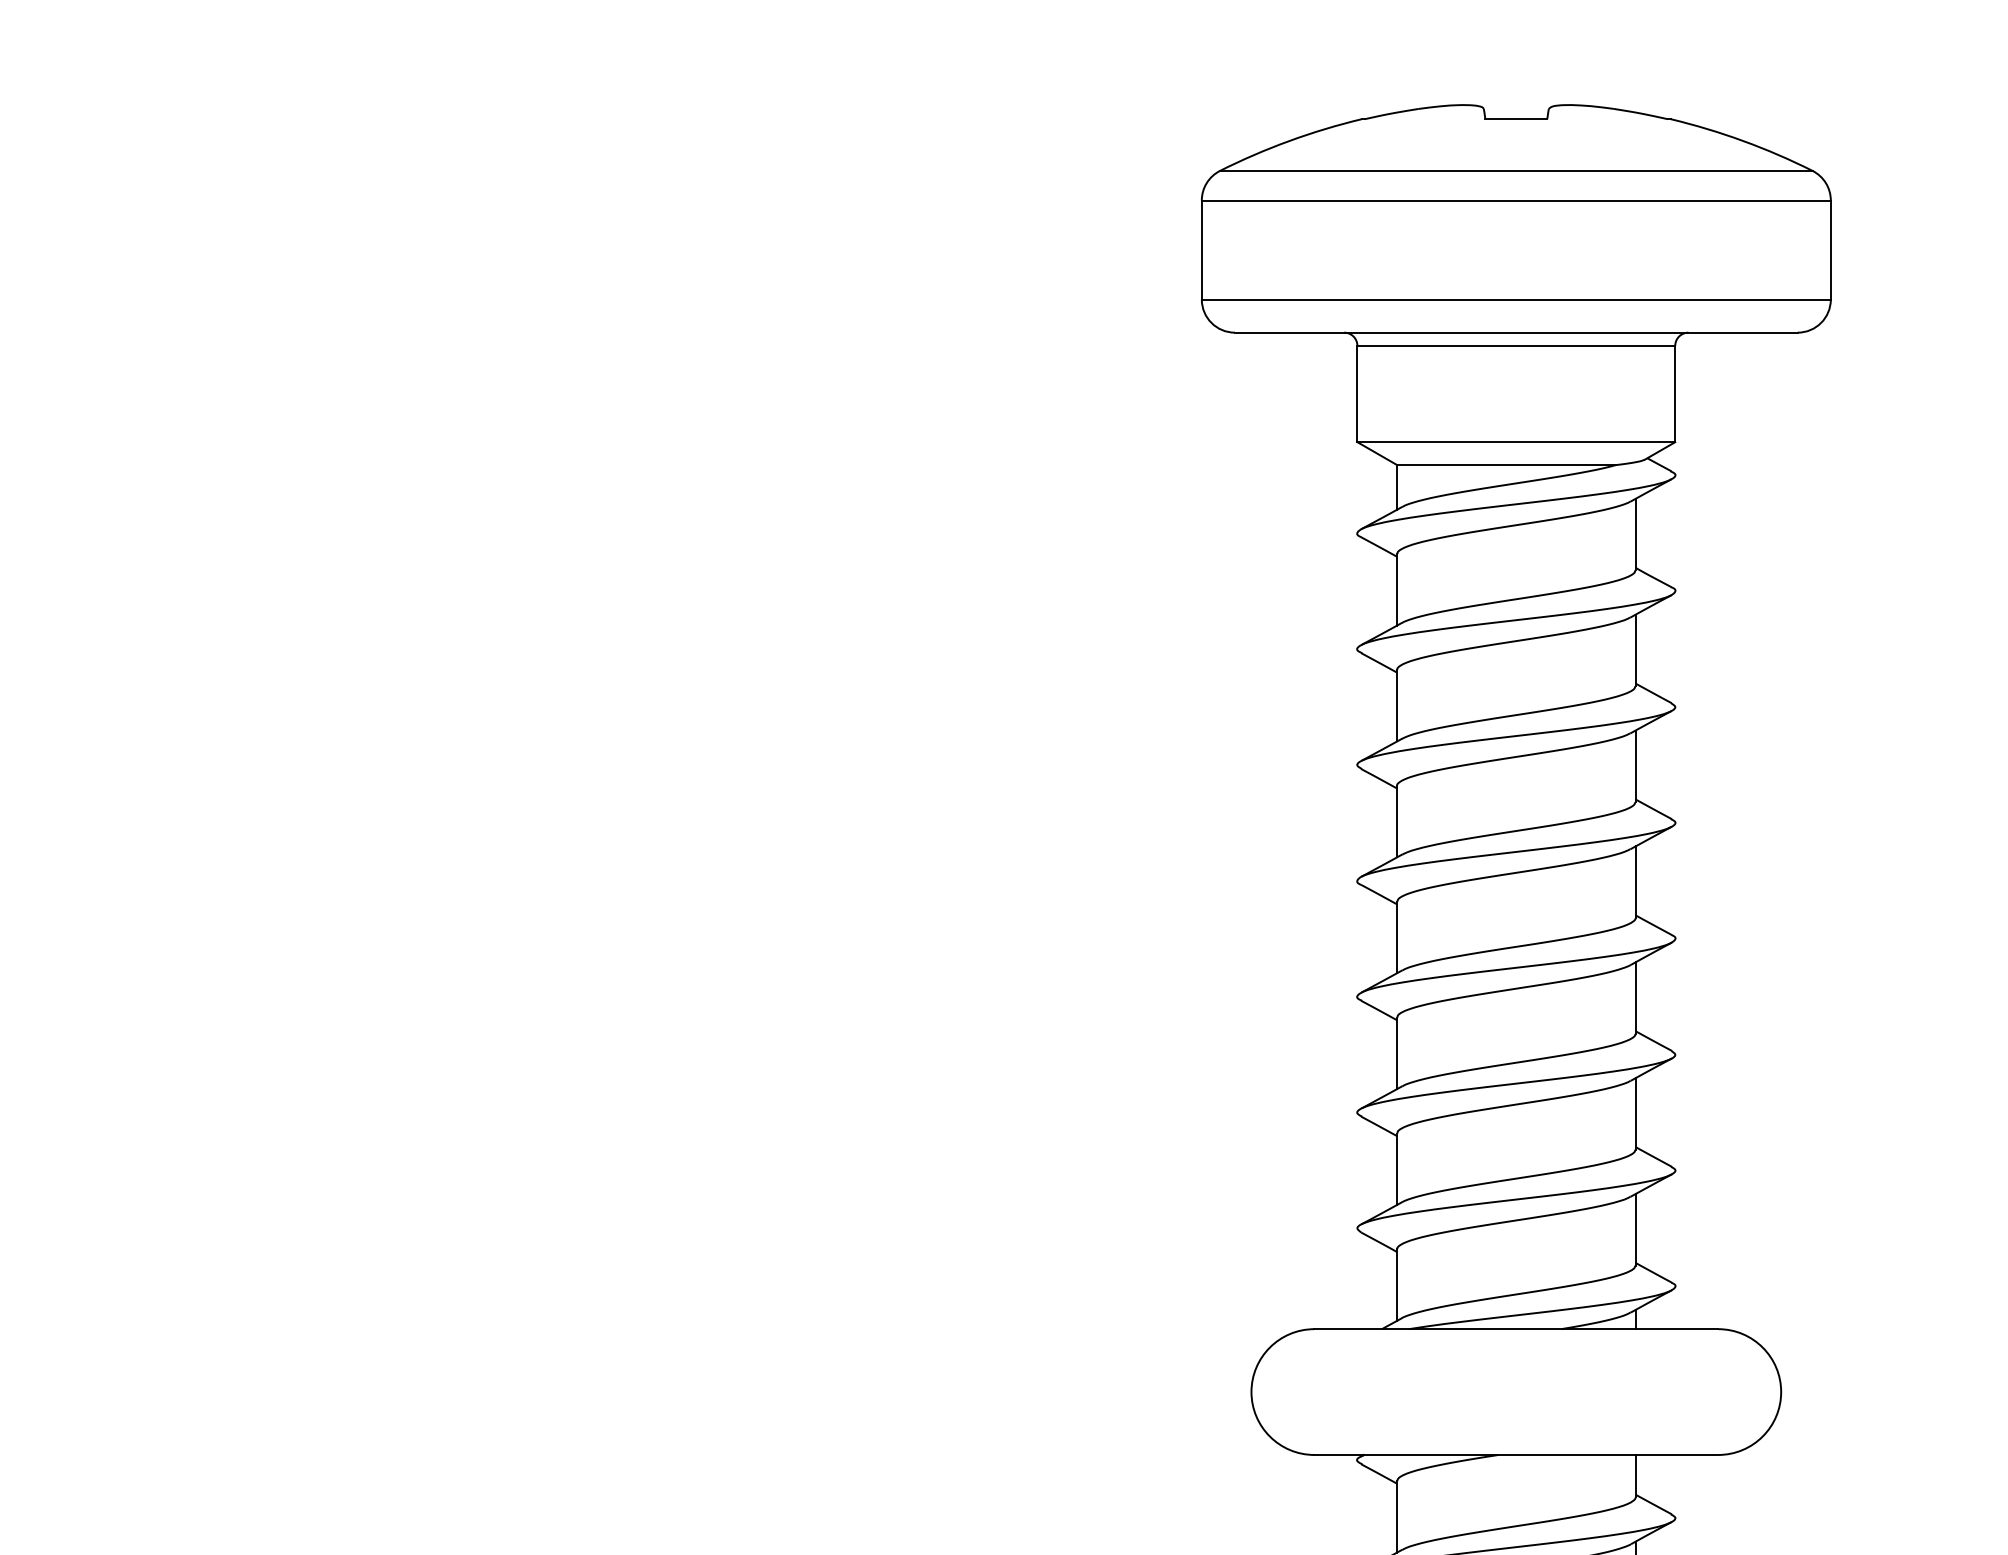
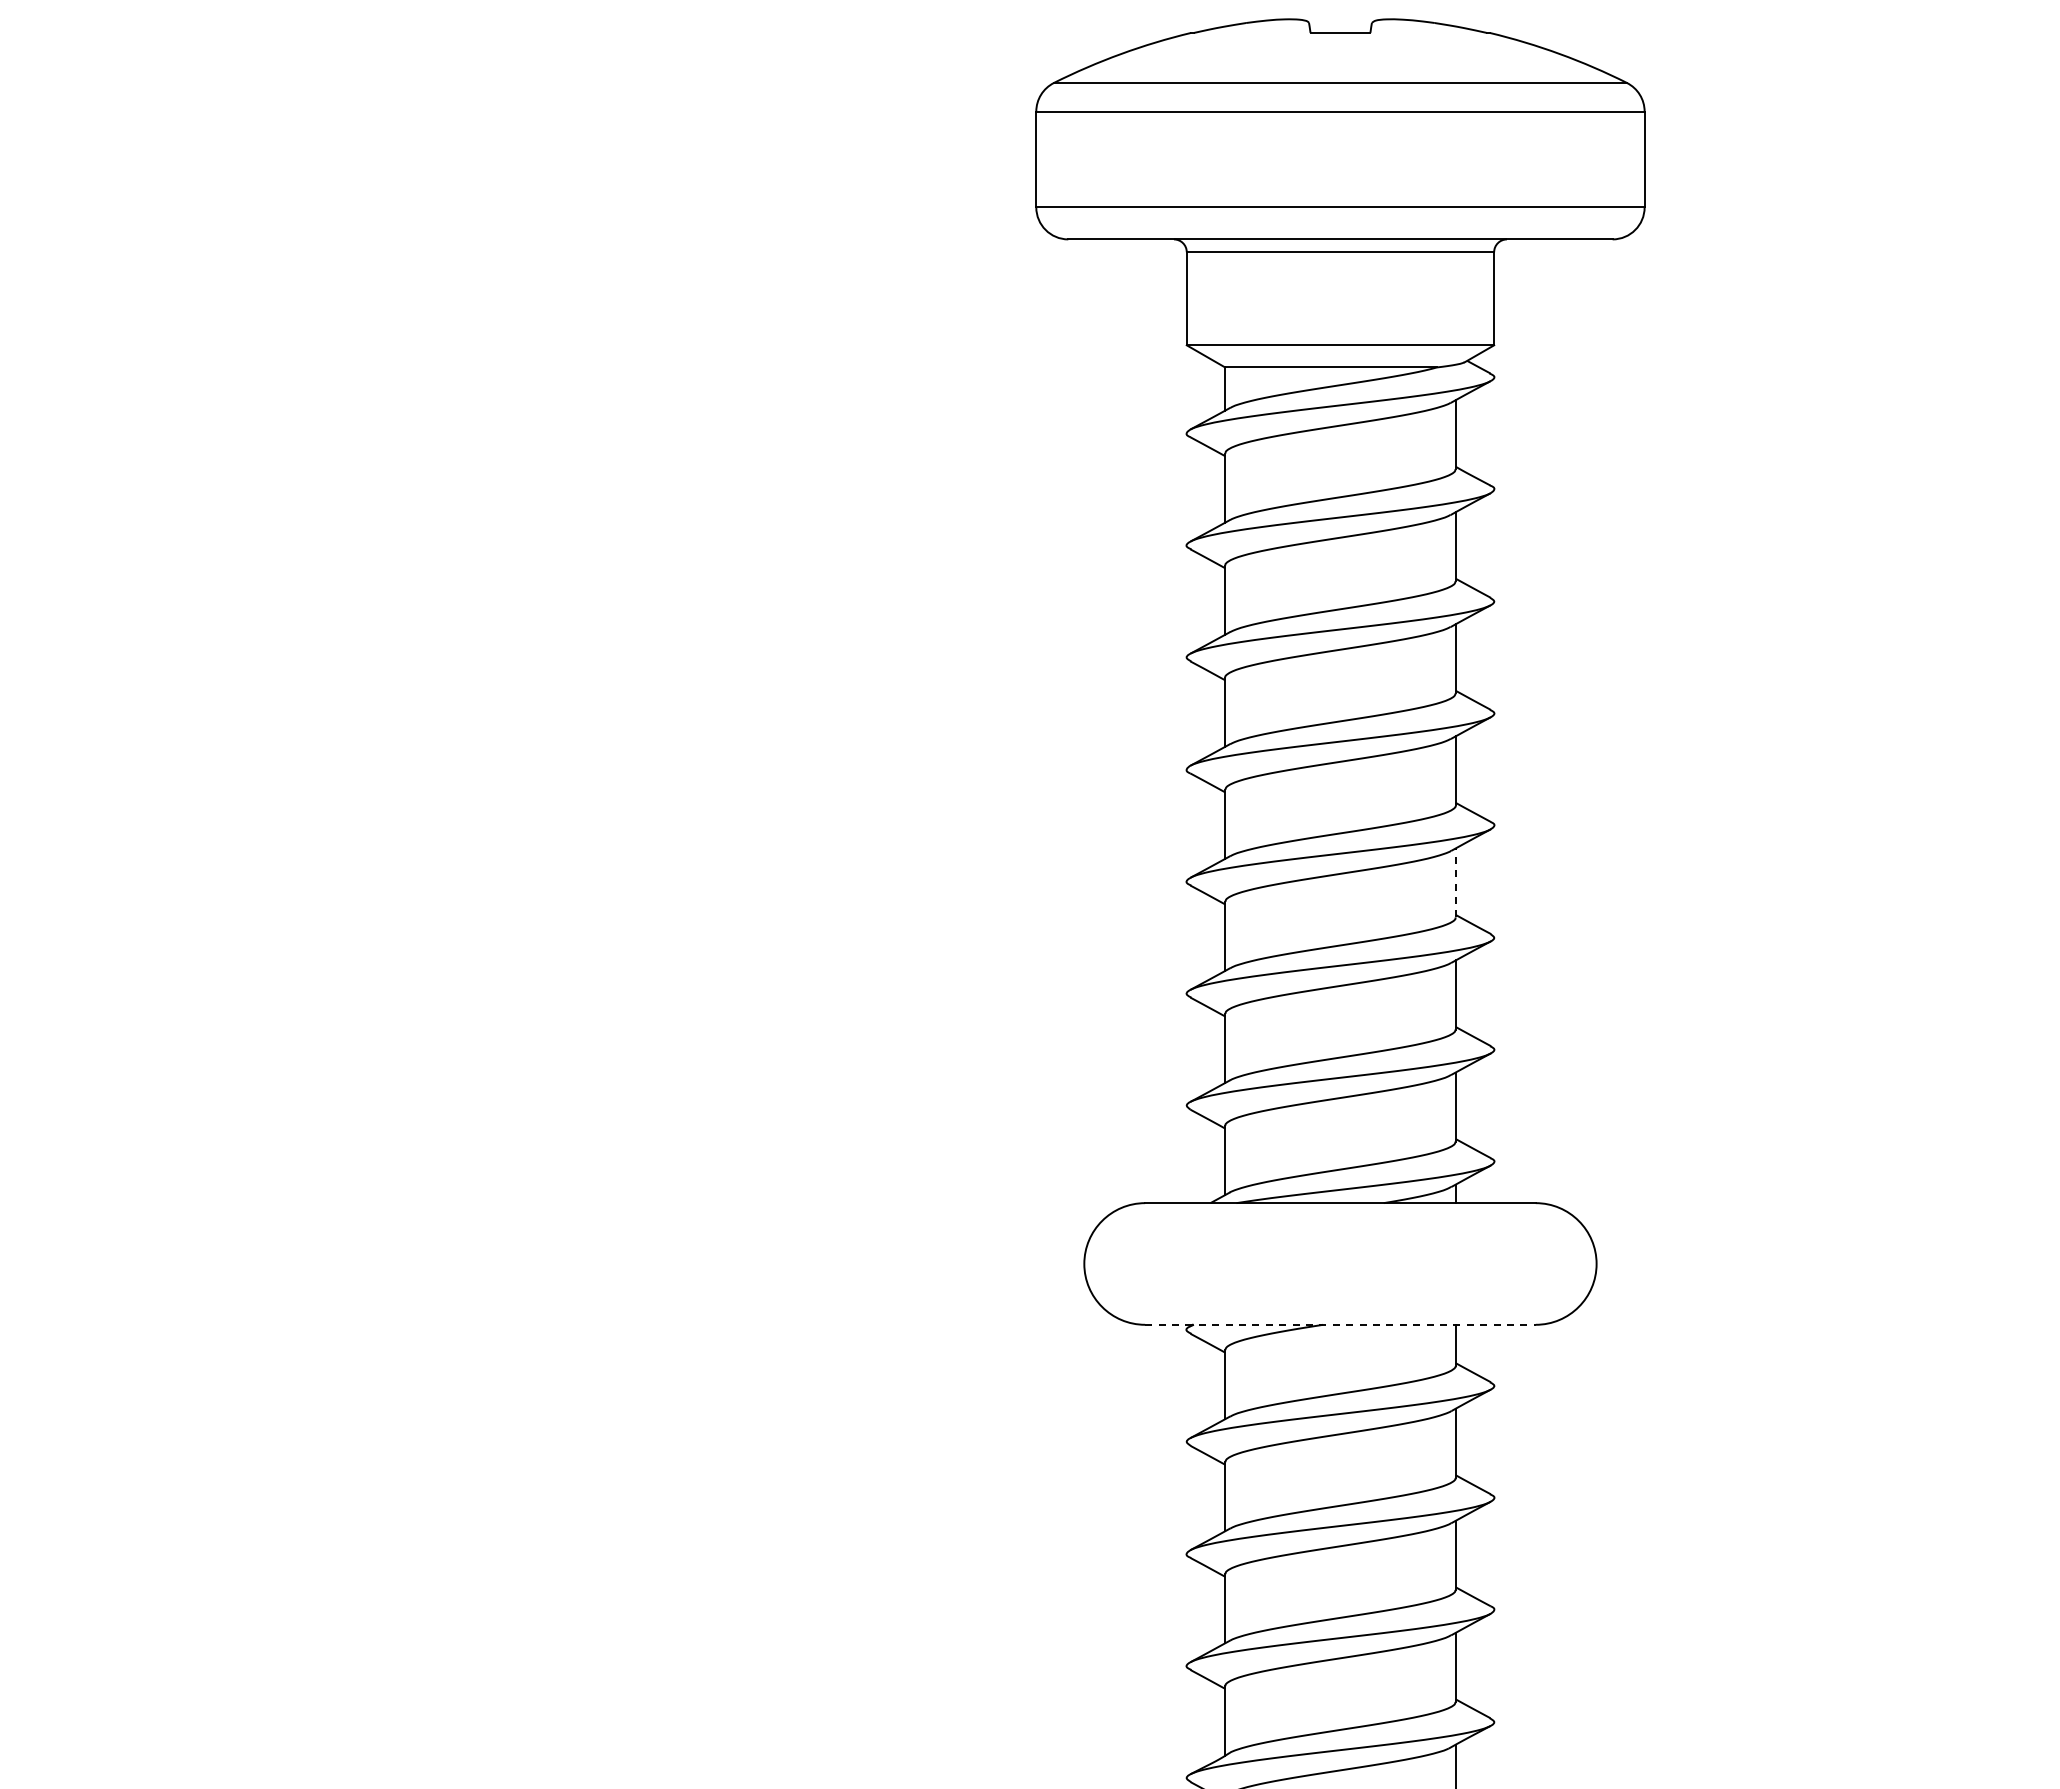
line: (1635, 997) -> (1455, 882), solid -> dashed
line: (1516, 1454) -> (1340, 1324), solid -> dashed

